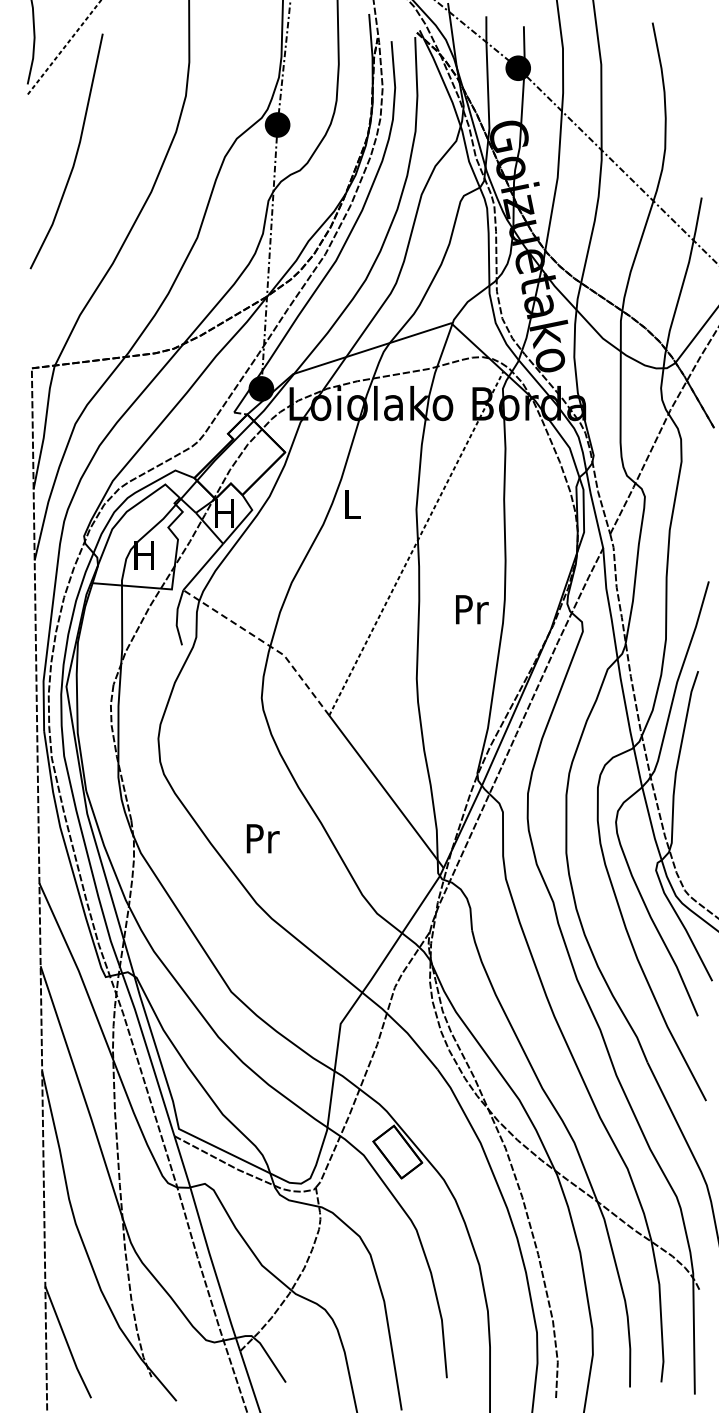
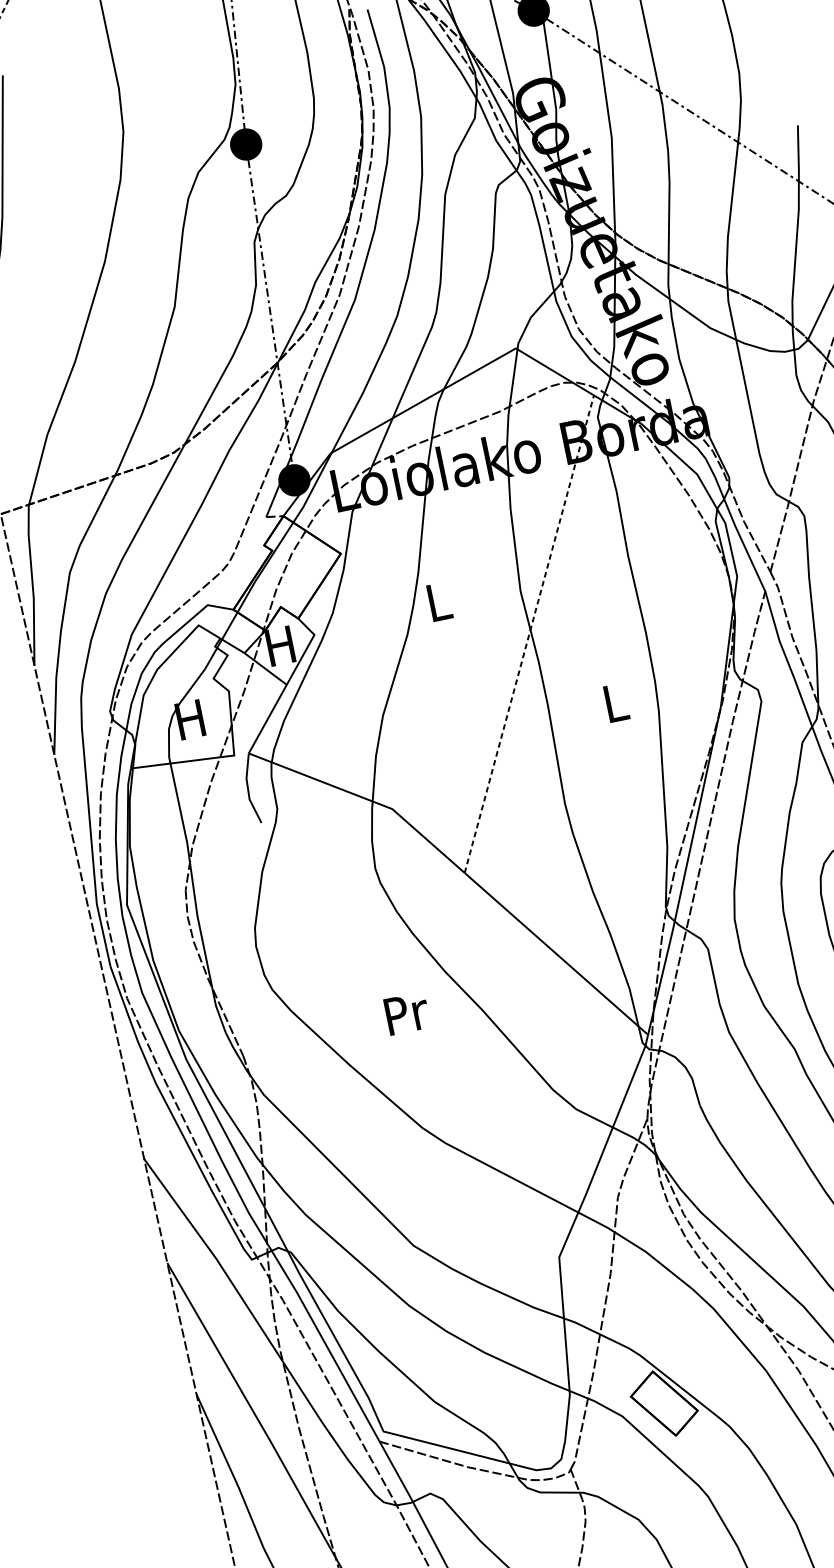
text: (472, 609) -> (617, 702), Pr -> L
line: (265, 643) -> (365, 799), dashed -> solid
text: (262, 838) -> (406, 1013), moved

